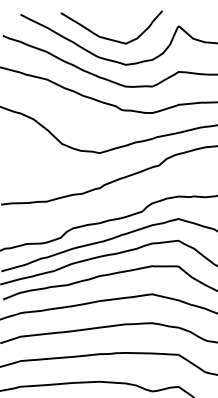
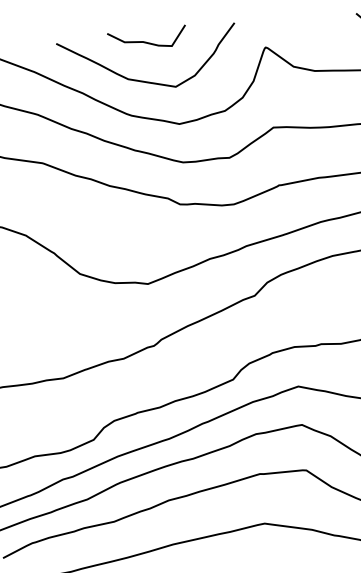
curve: (112, 16) -> (147, 41), added

